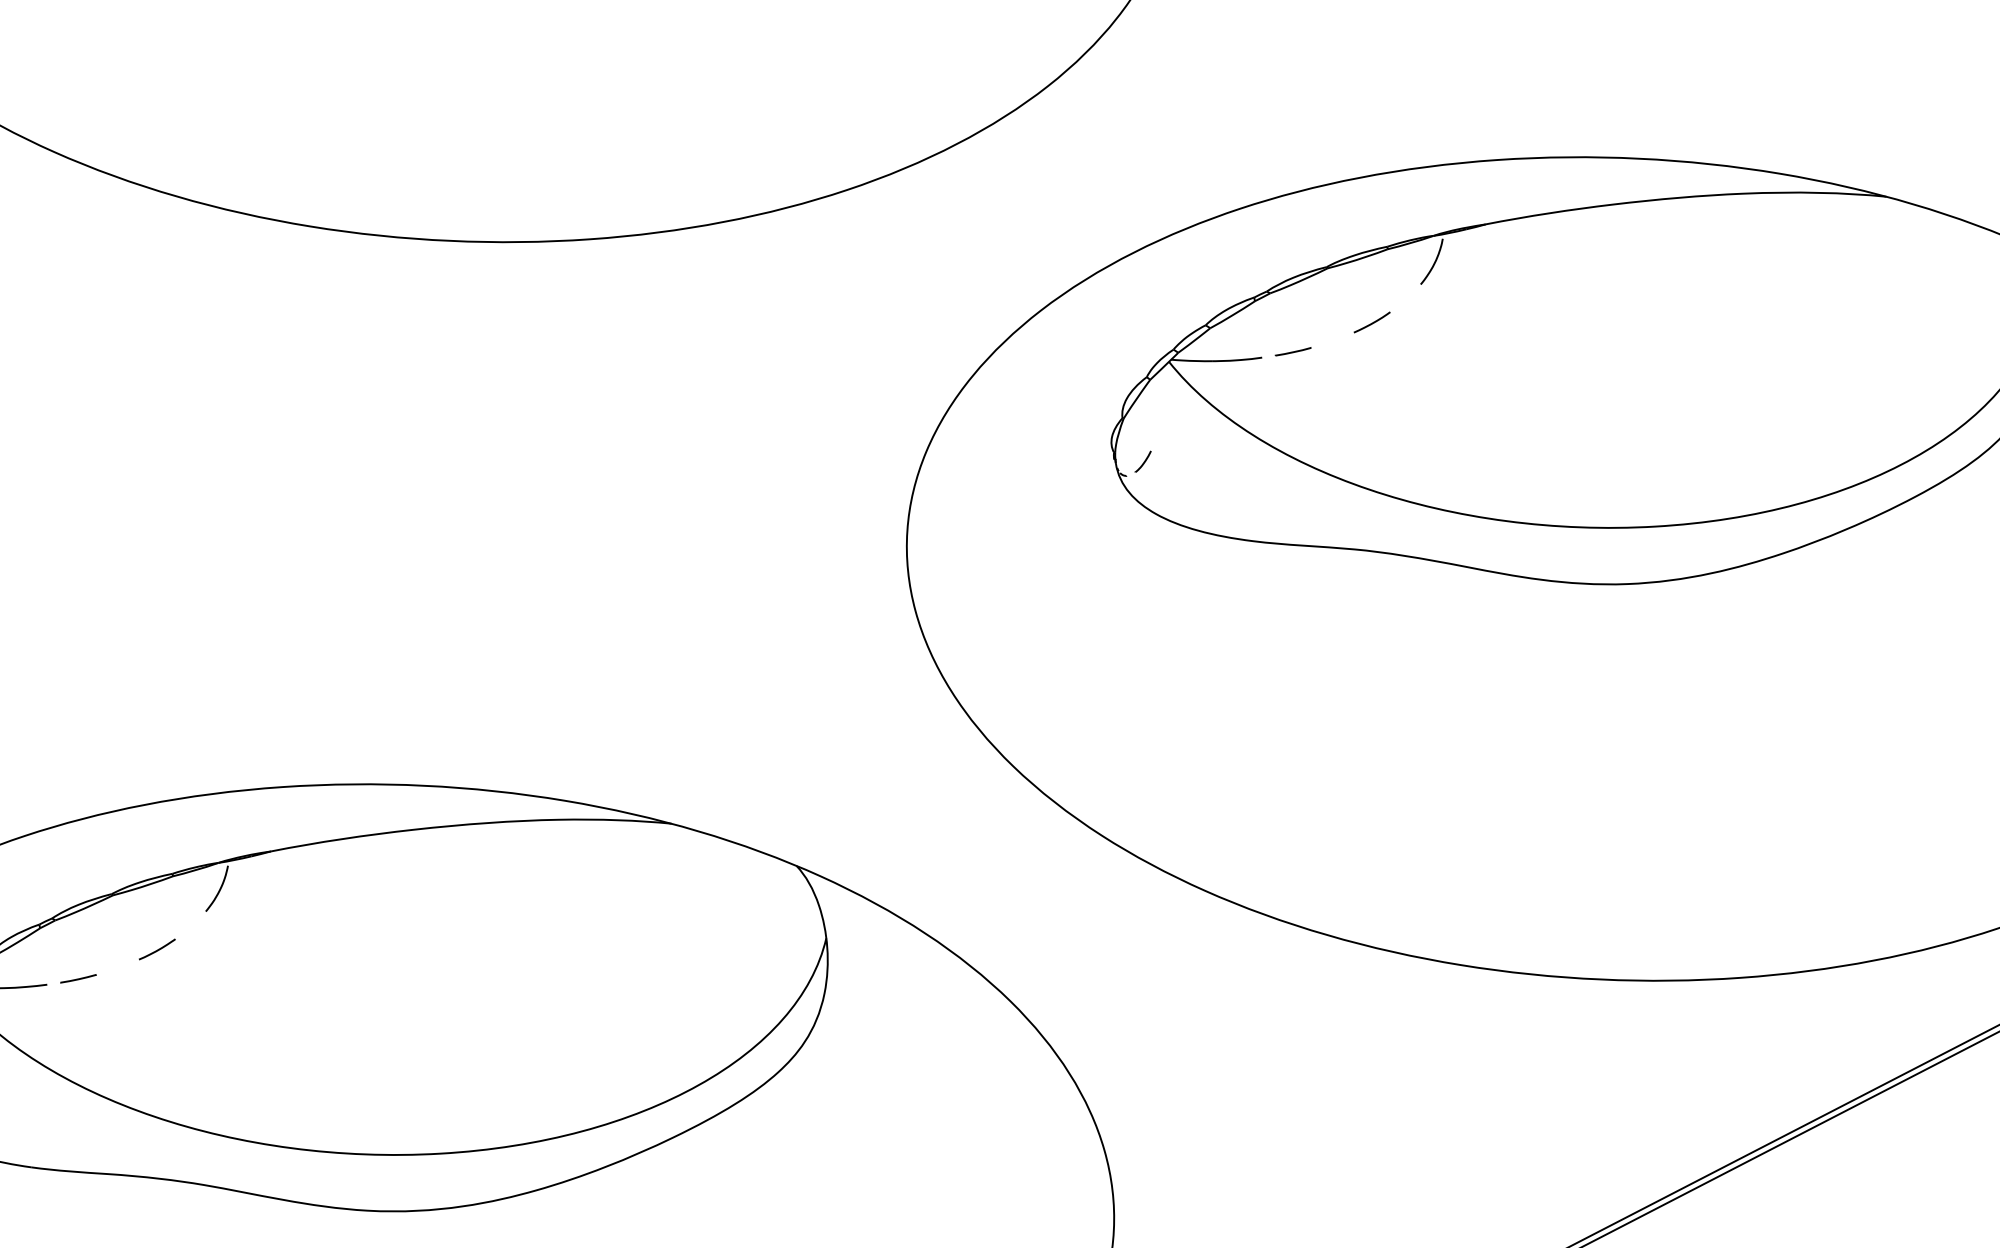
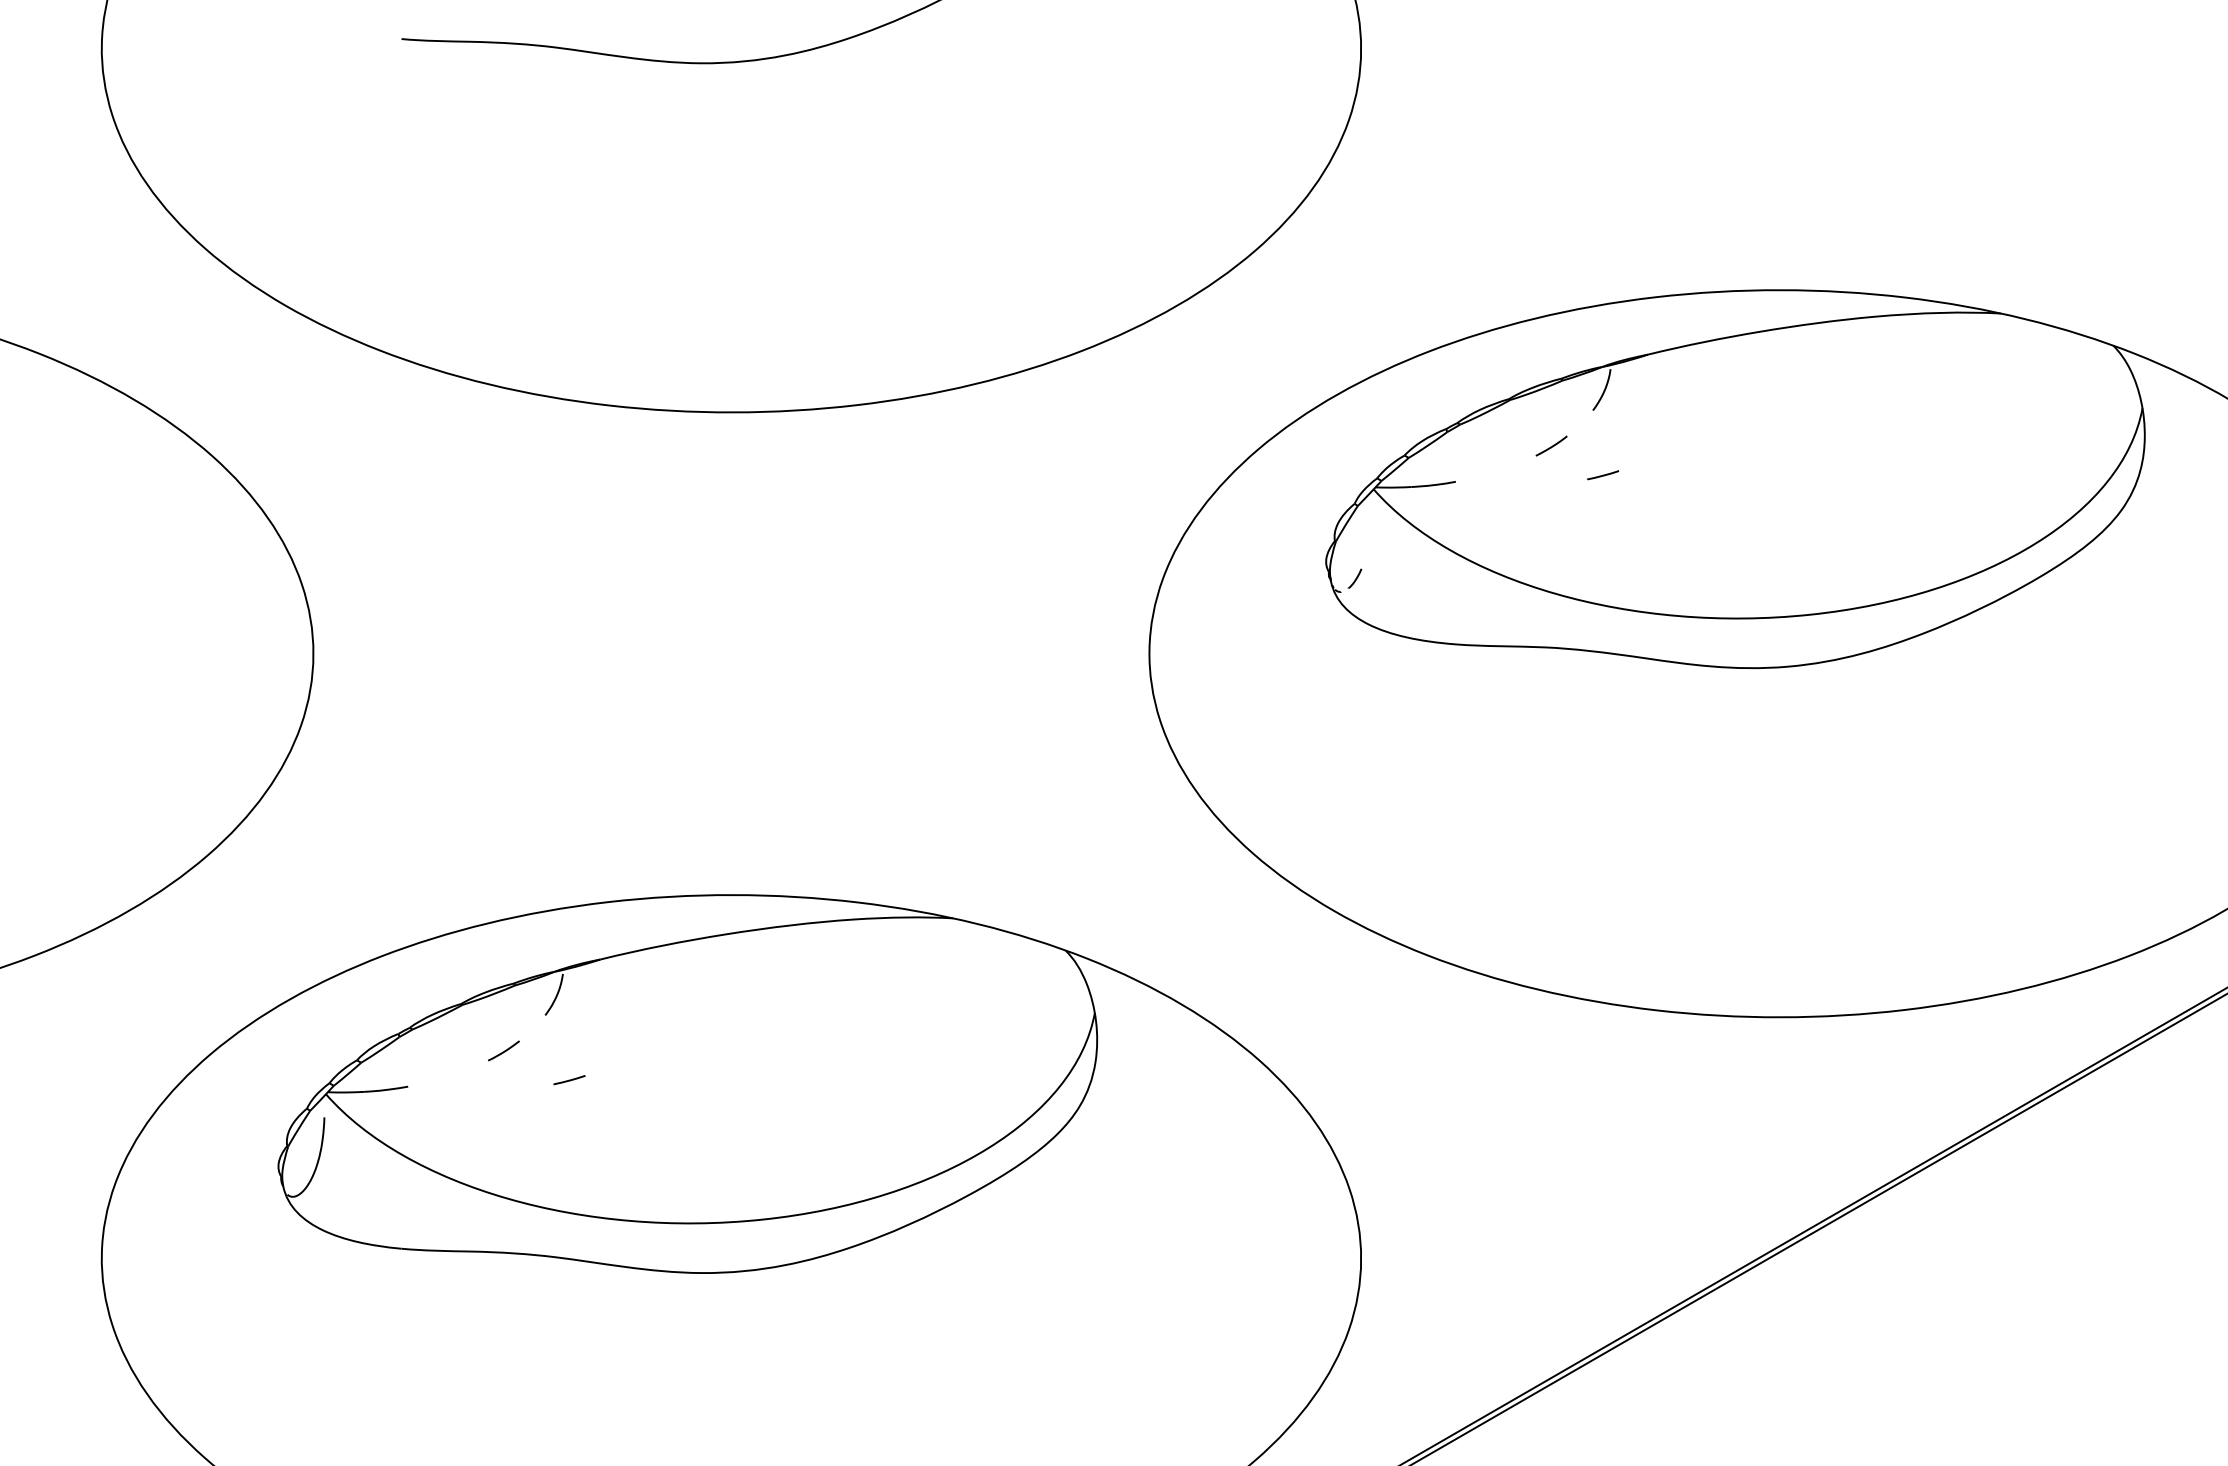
line: (1292, 351) -> (1602, 475), moved
line: (78, 979) -> (569, 1080), moved

